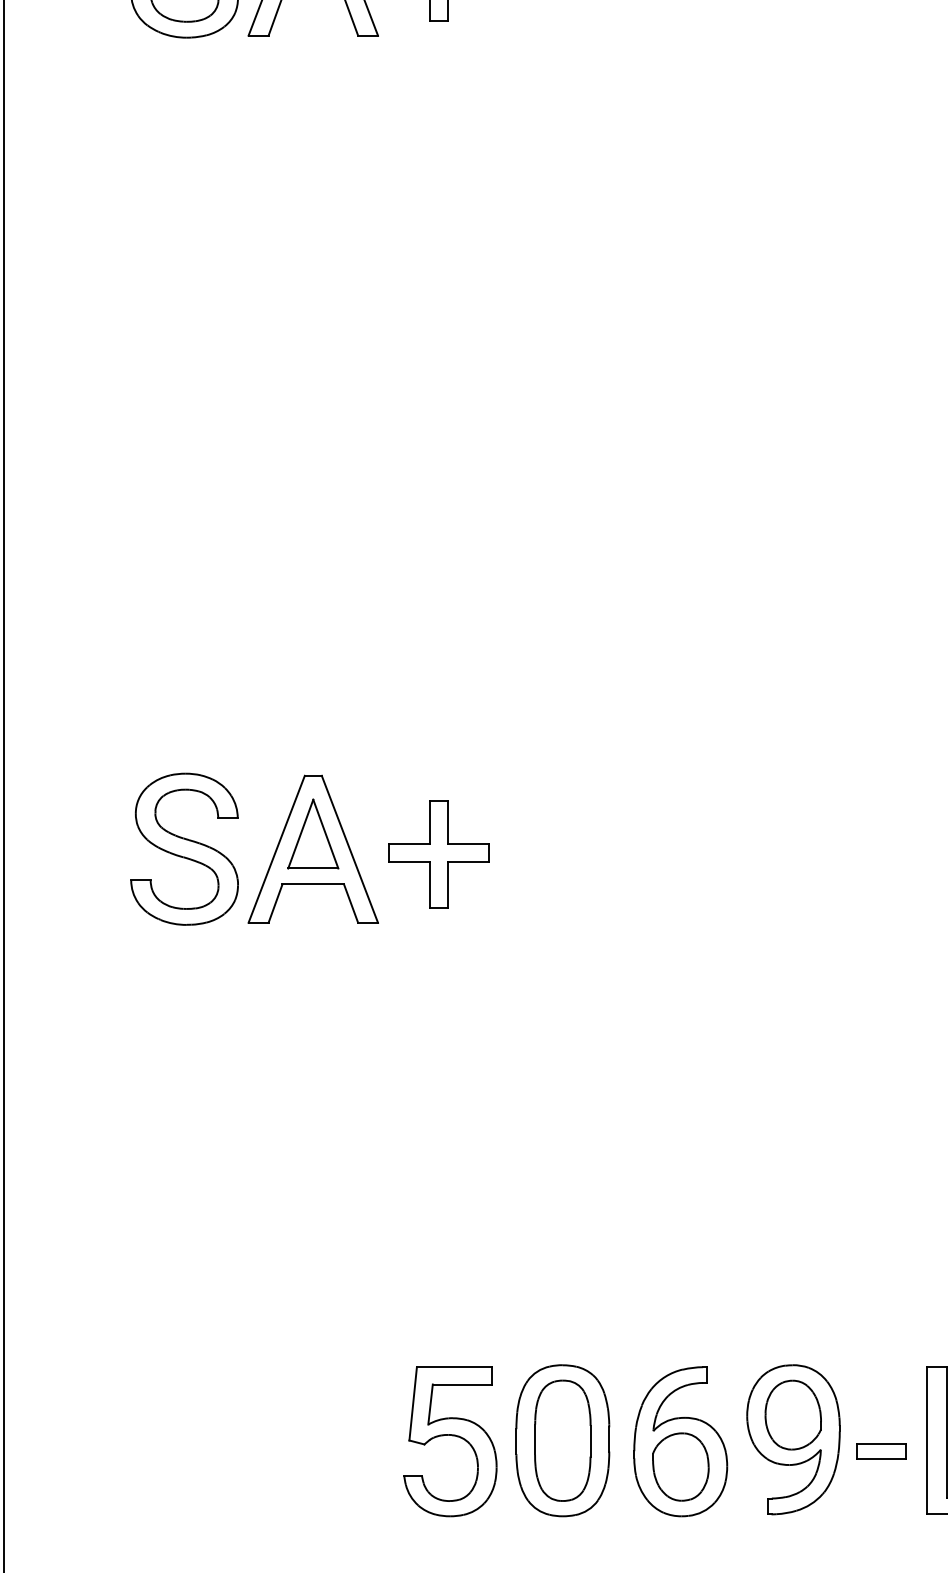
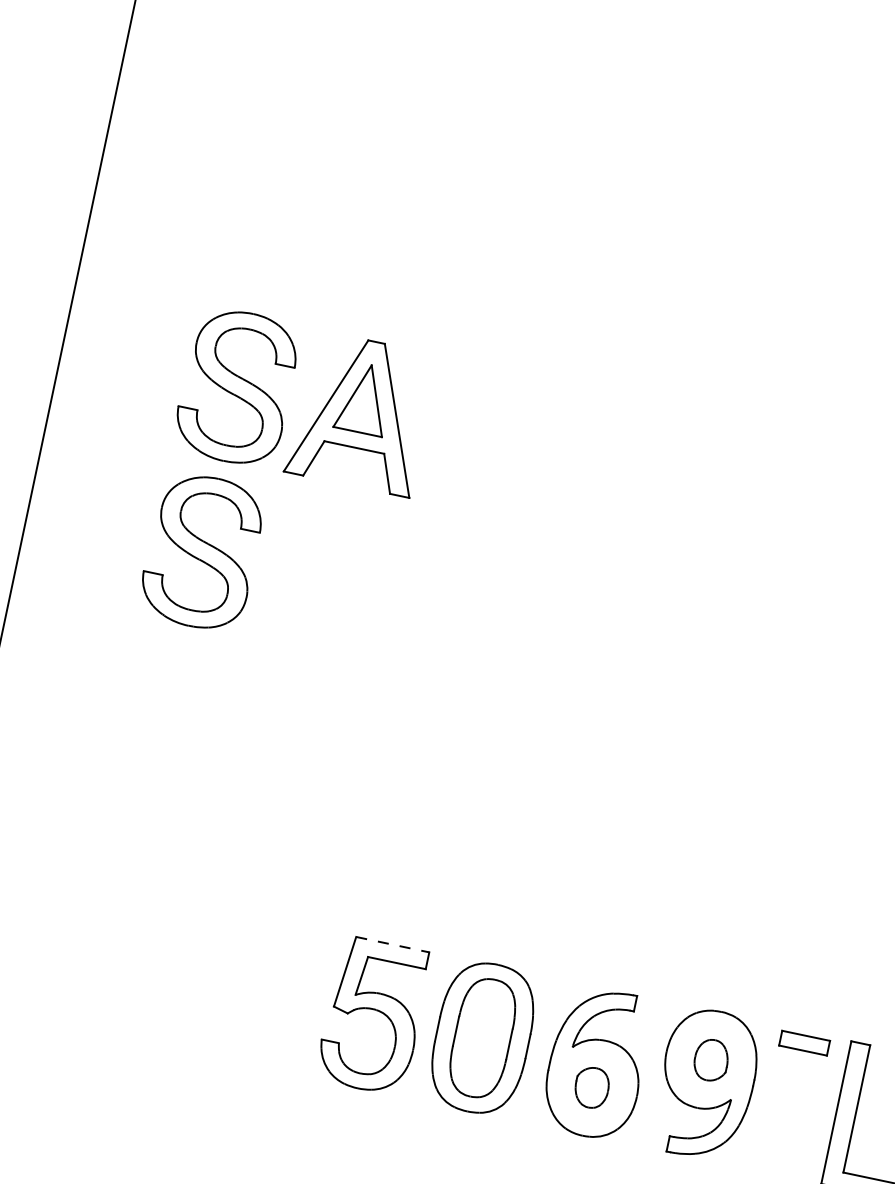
part: (438, 854) -> (481, 444), removed
part: (184, 1018) -> (202, 551), added
line: (454, 1367) -> (392, 944), solid -> dashed
part: (792, 1414) -> (710, 1059), size x0.6
part: (881, 1451) -> (804, 1042), moved
part: (680, 1466) -> (591, 1087), size x0.6

